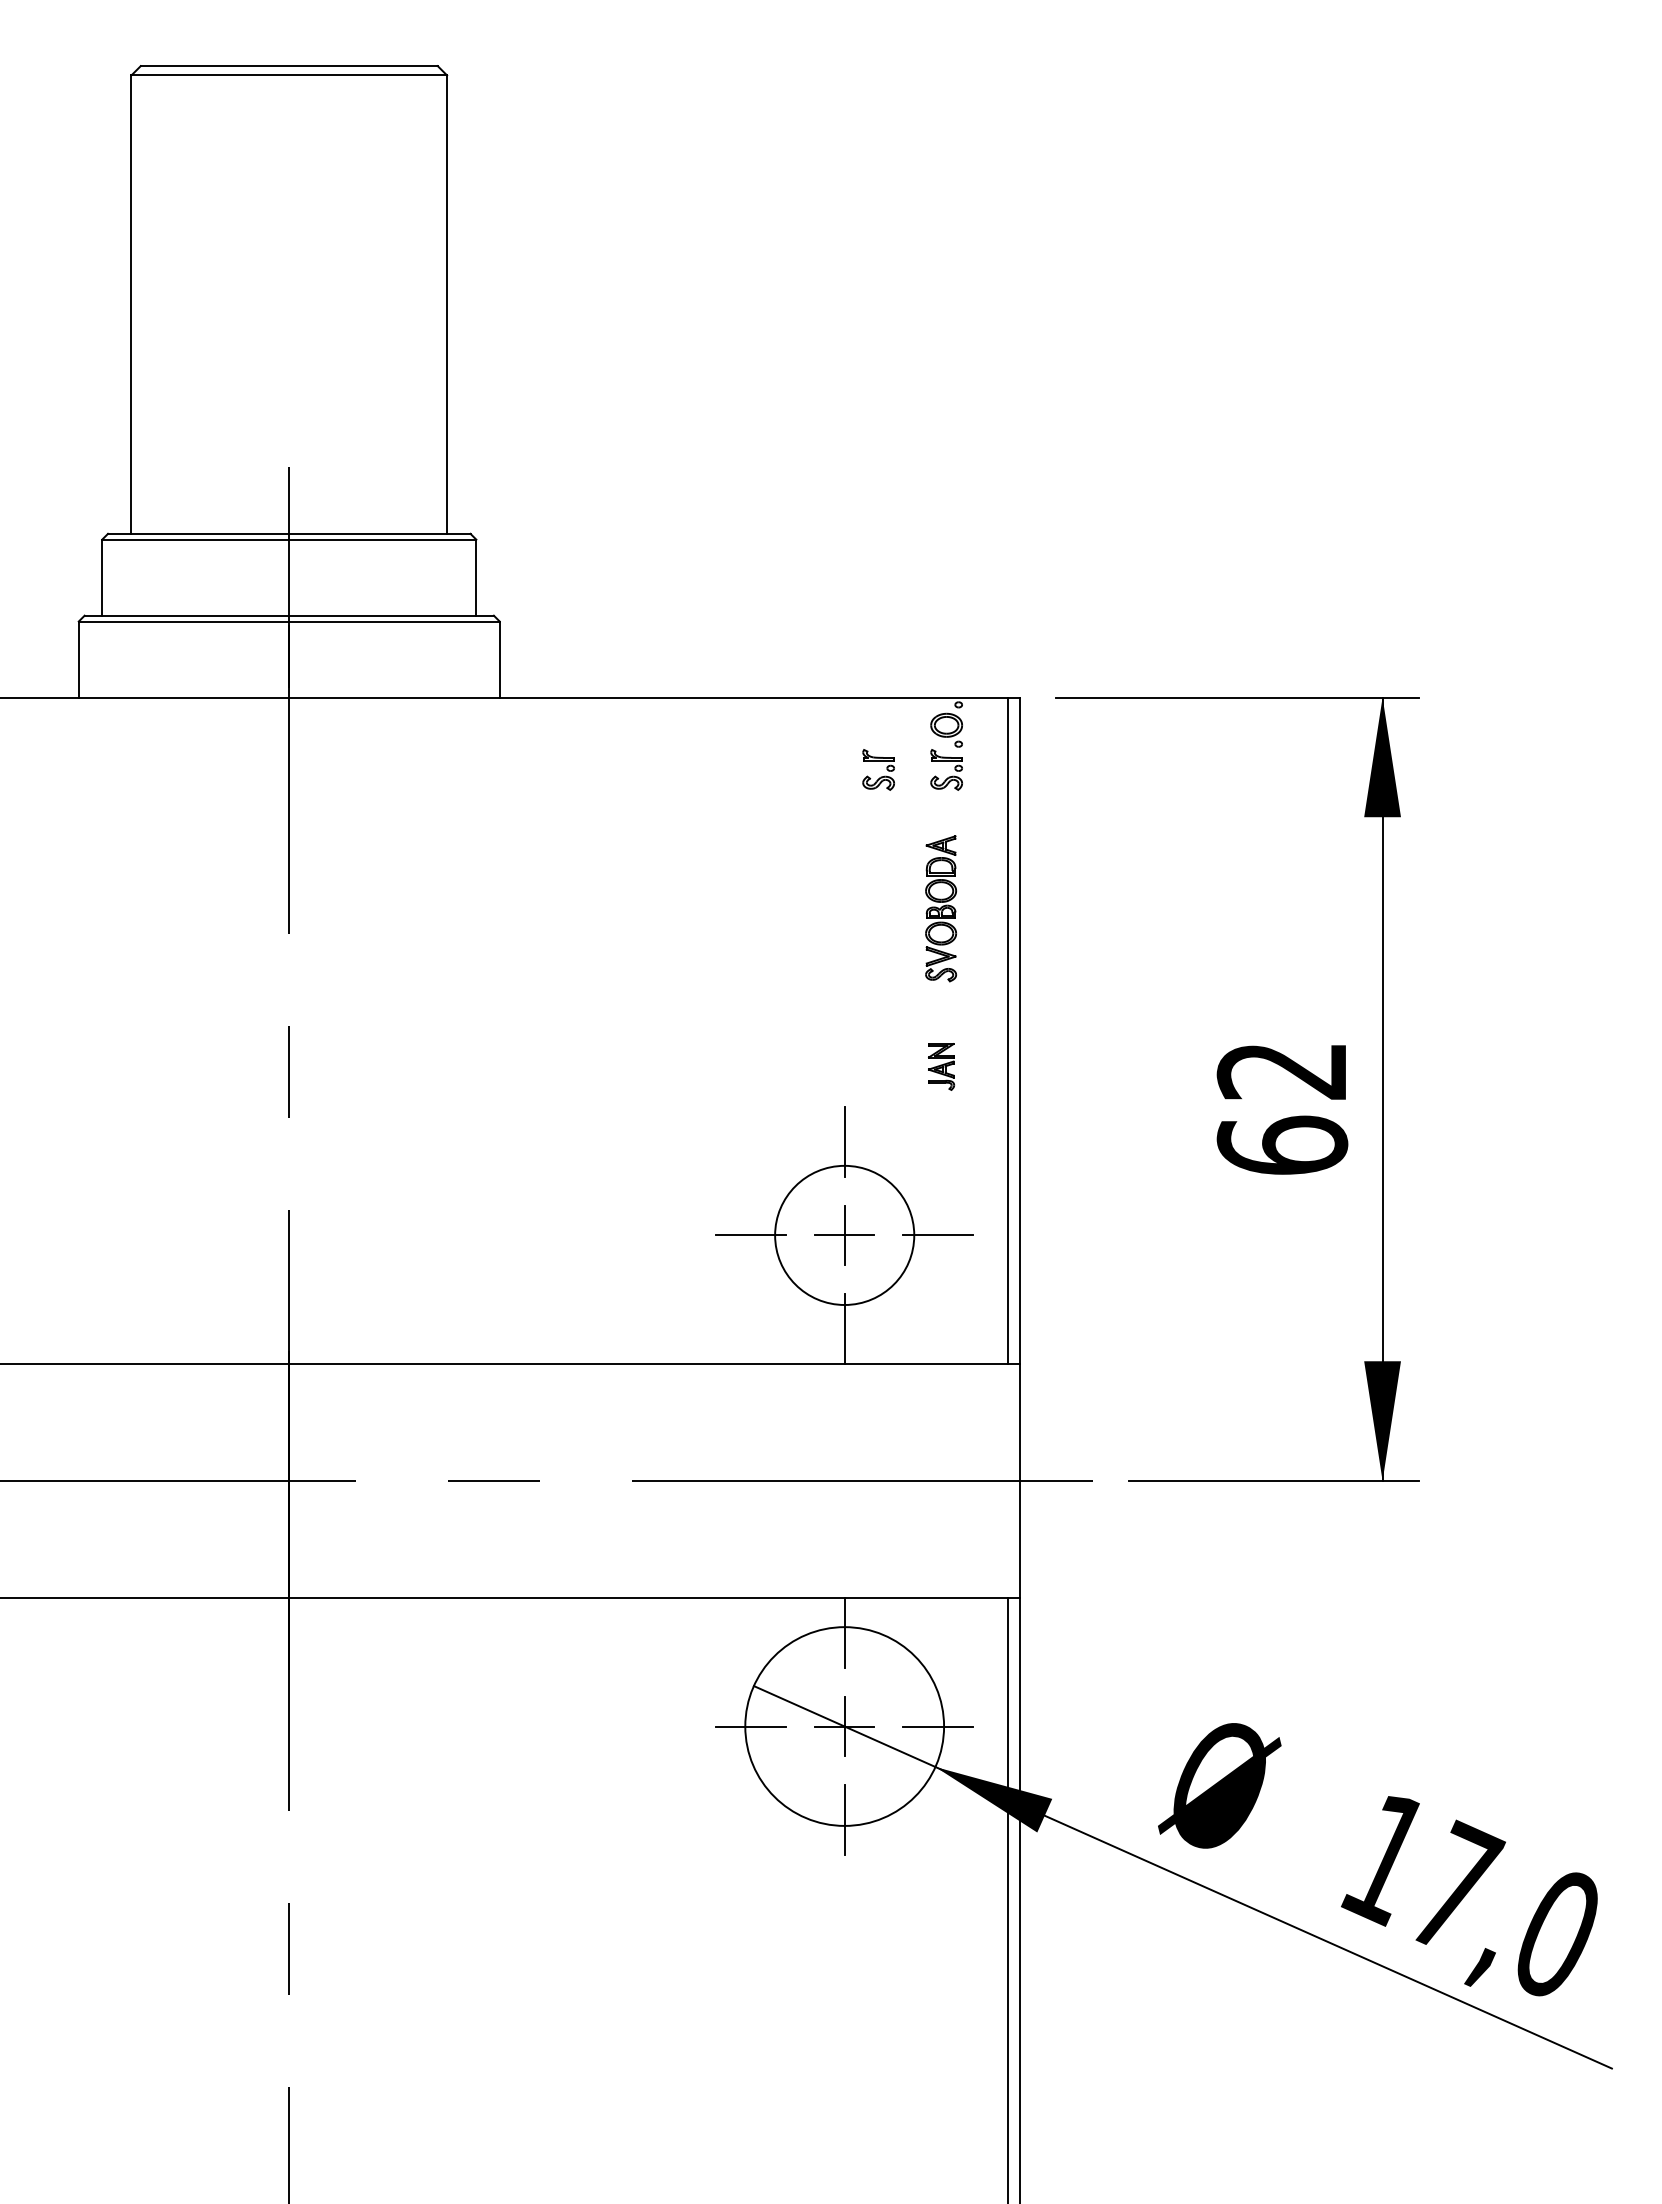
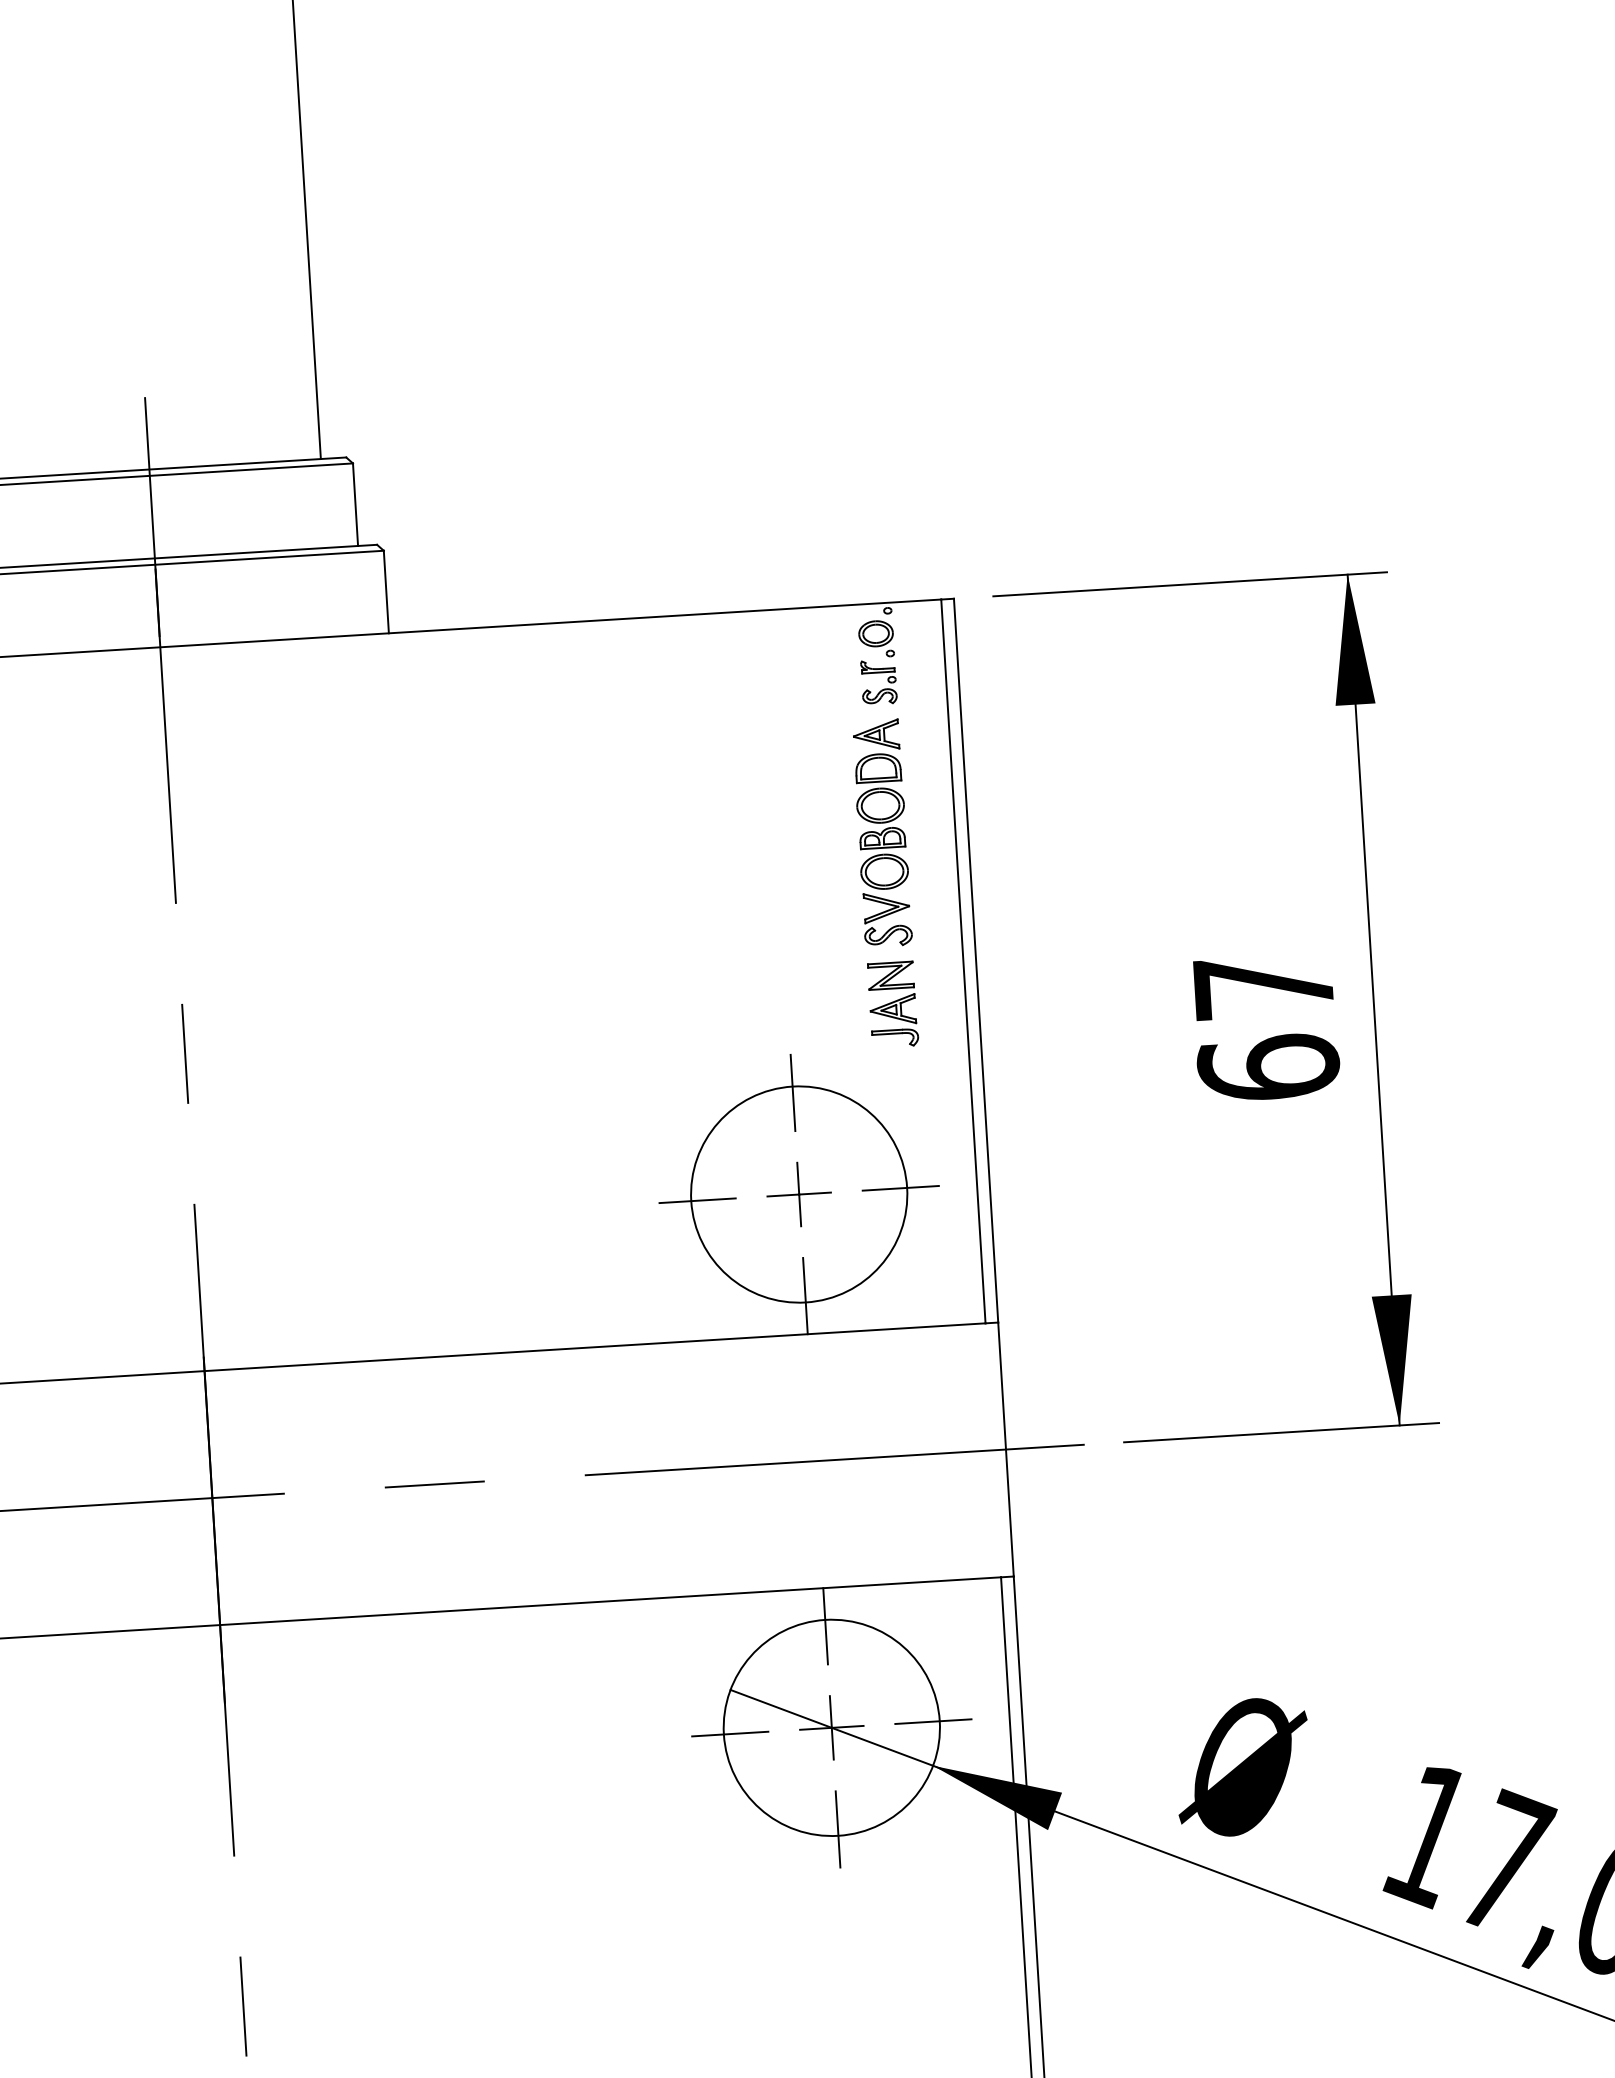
part: (881, 776) -> (808, 693), removed
part: (940, 908) -> (881, 833), size x1.43
part: (941, 1066) -> (893, 1004), size x1.67
text: (1280, 1071) -> (1261, 987), 62 -> 67
circle: (844, 1235) -> (799, 1194), size x1.43

